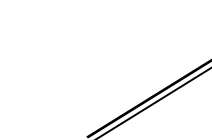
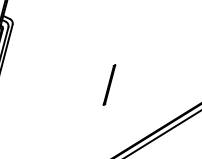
line: (97, 47) -> (109, 84), added

